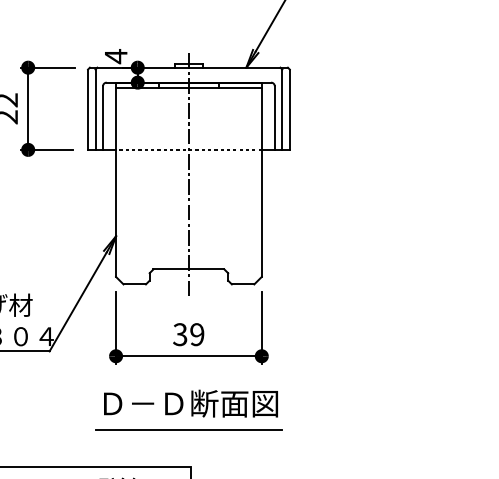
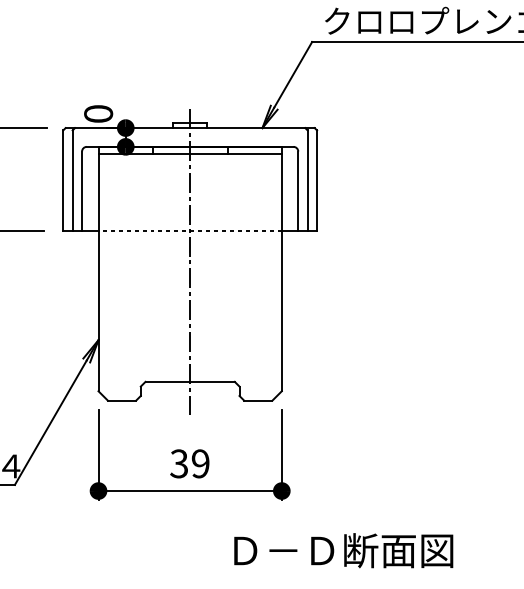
text: (115, 56) -> (97, 114), 4 -> 0
text: (190, 403) -> (343, 550), moved
line: (188, 429) -> (189, 583), removed

